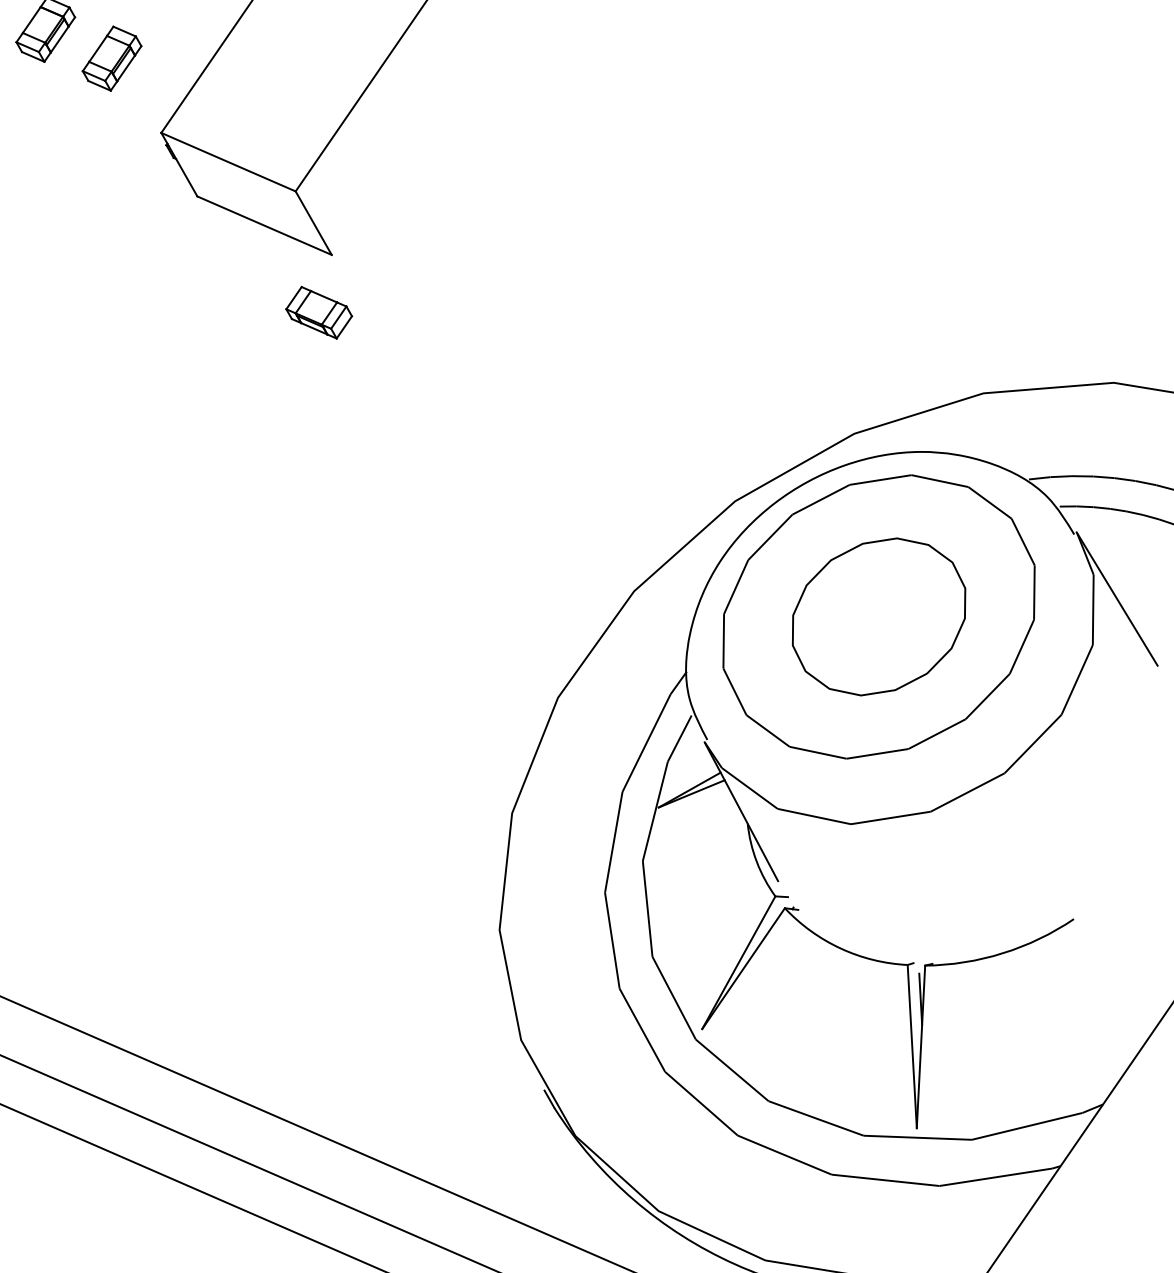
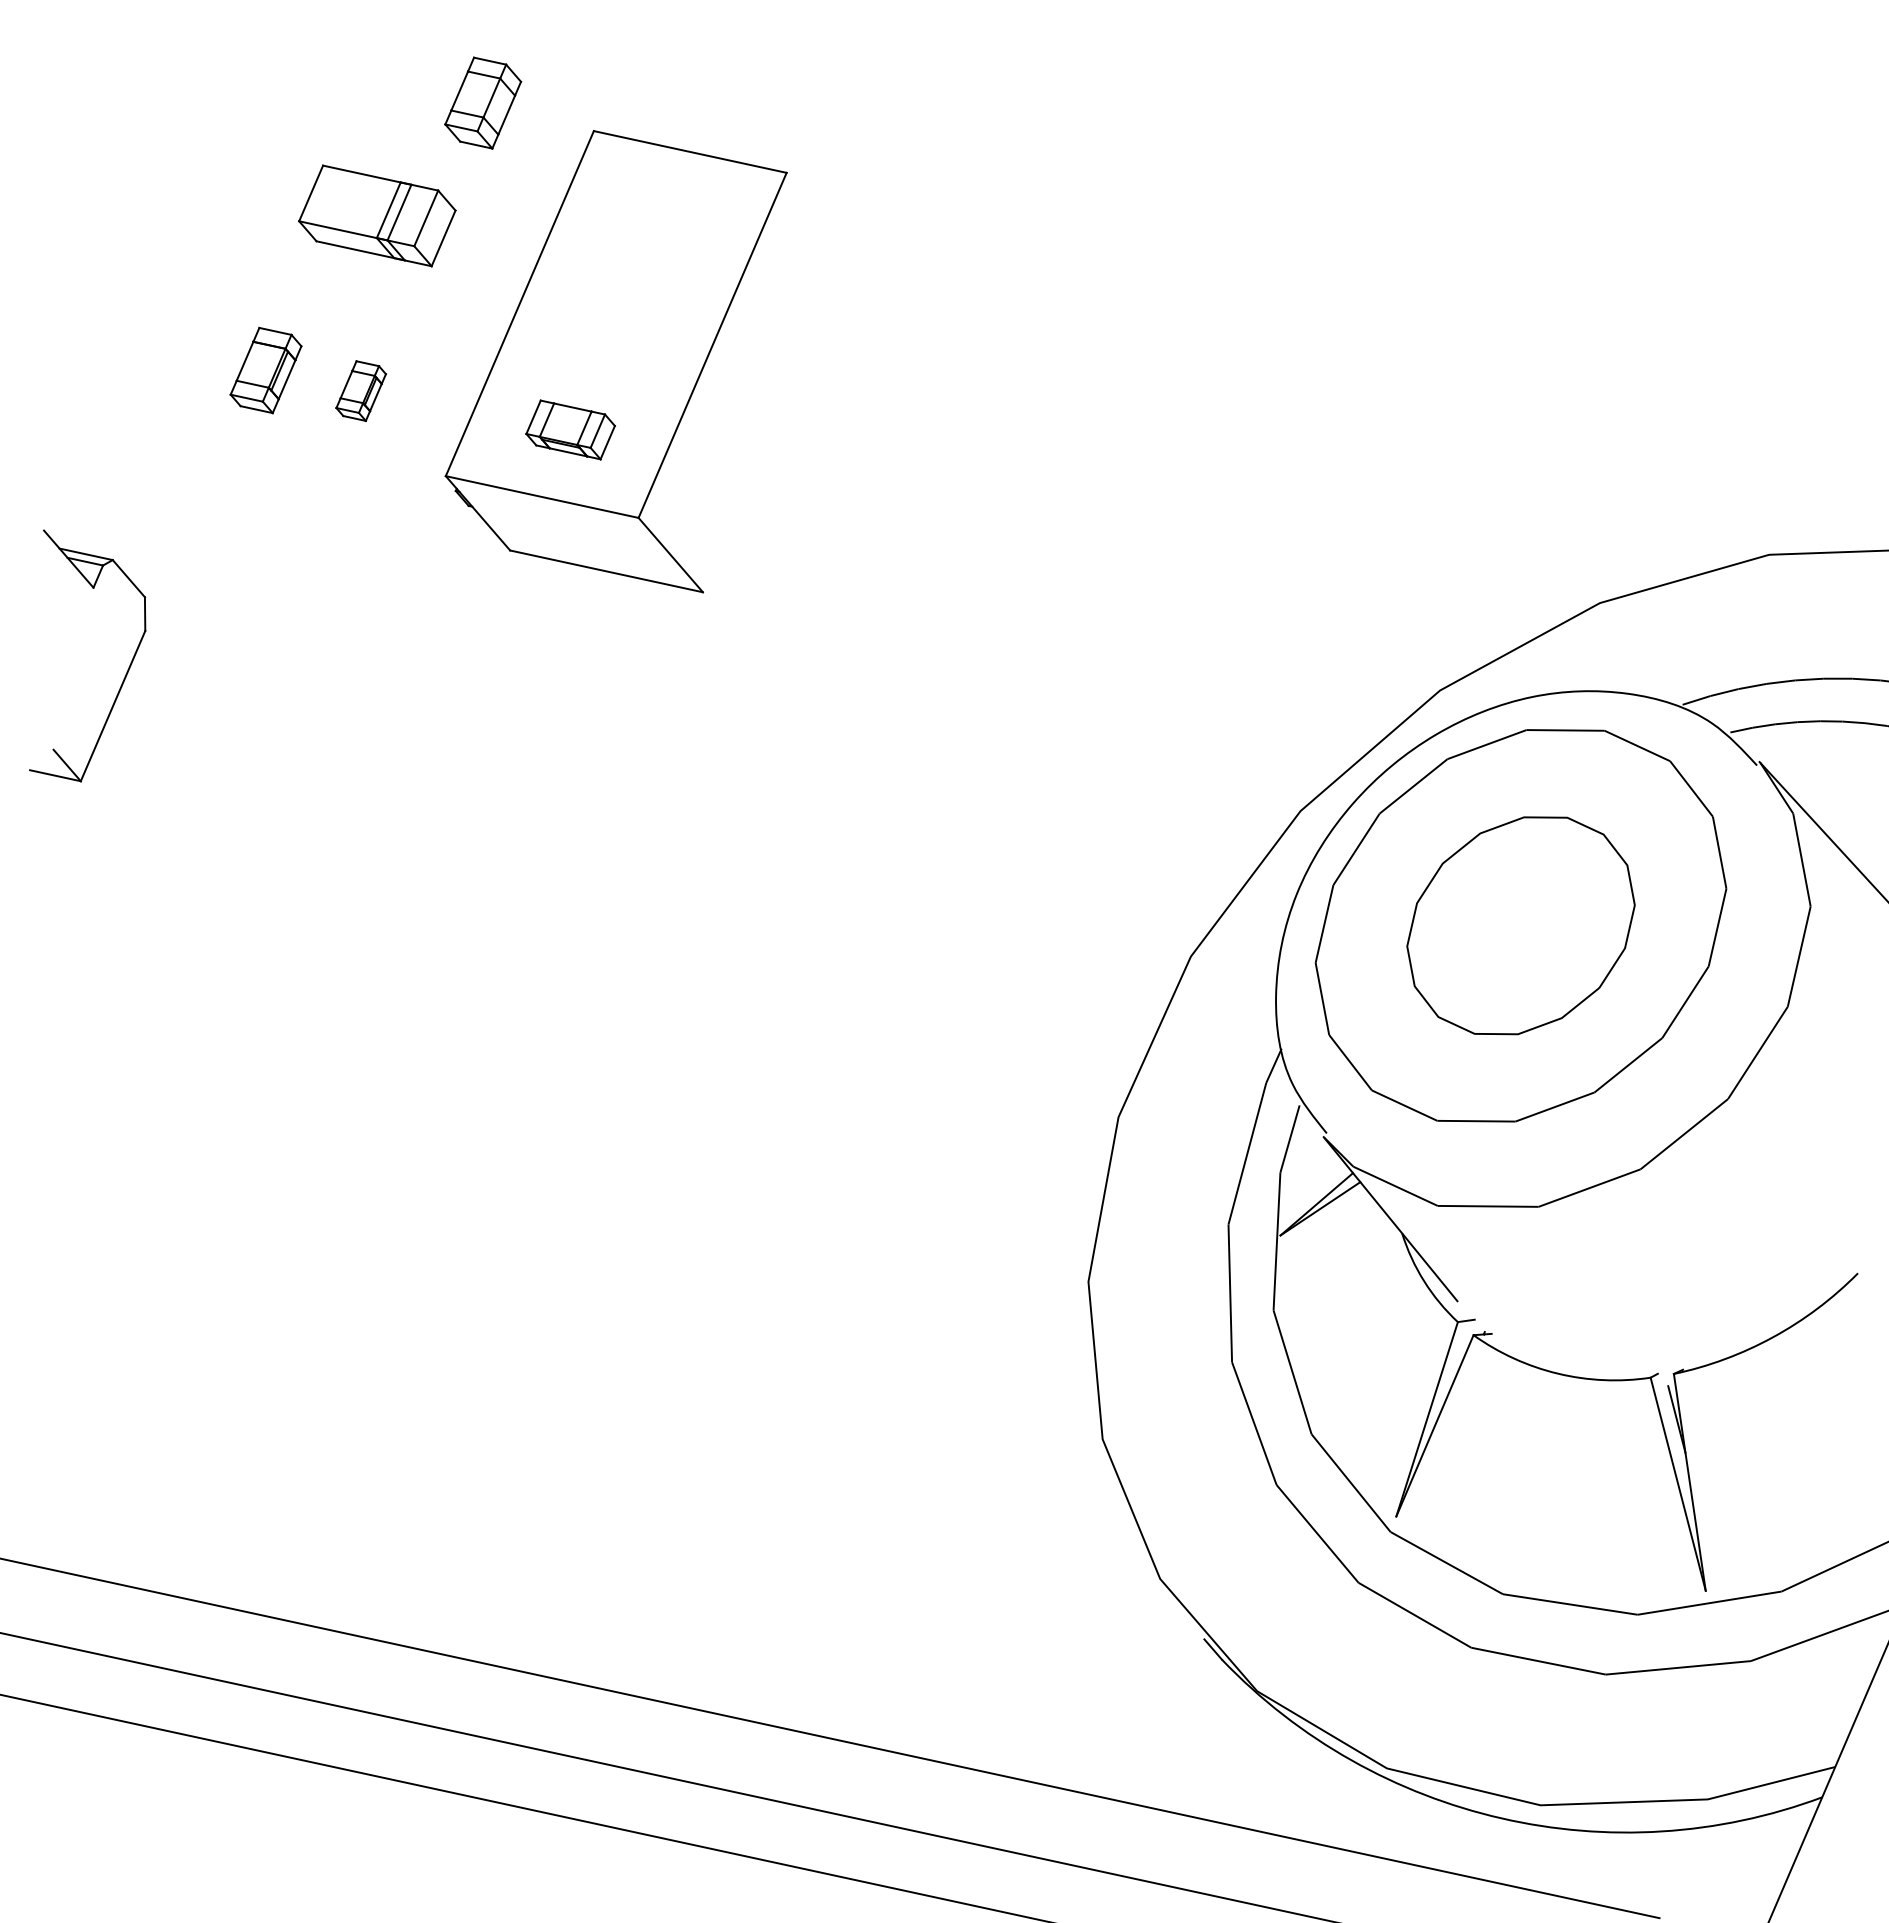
part: (111, 58) -> (360, 390), size x0.7
part: (319, 312) -> (570, 429), moved

